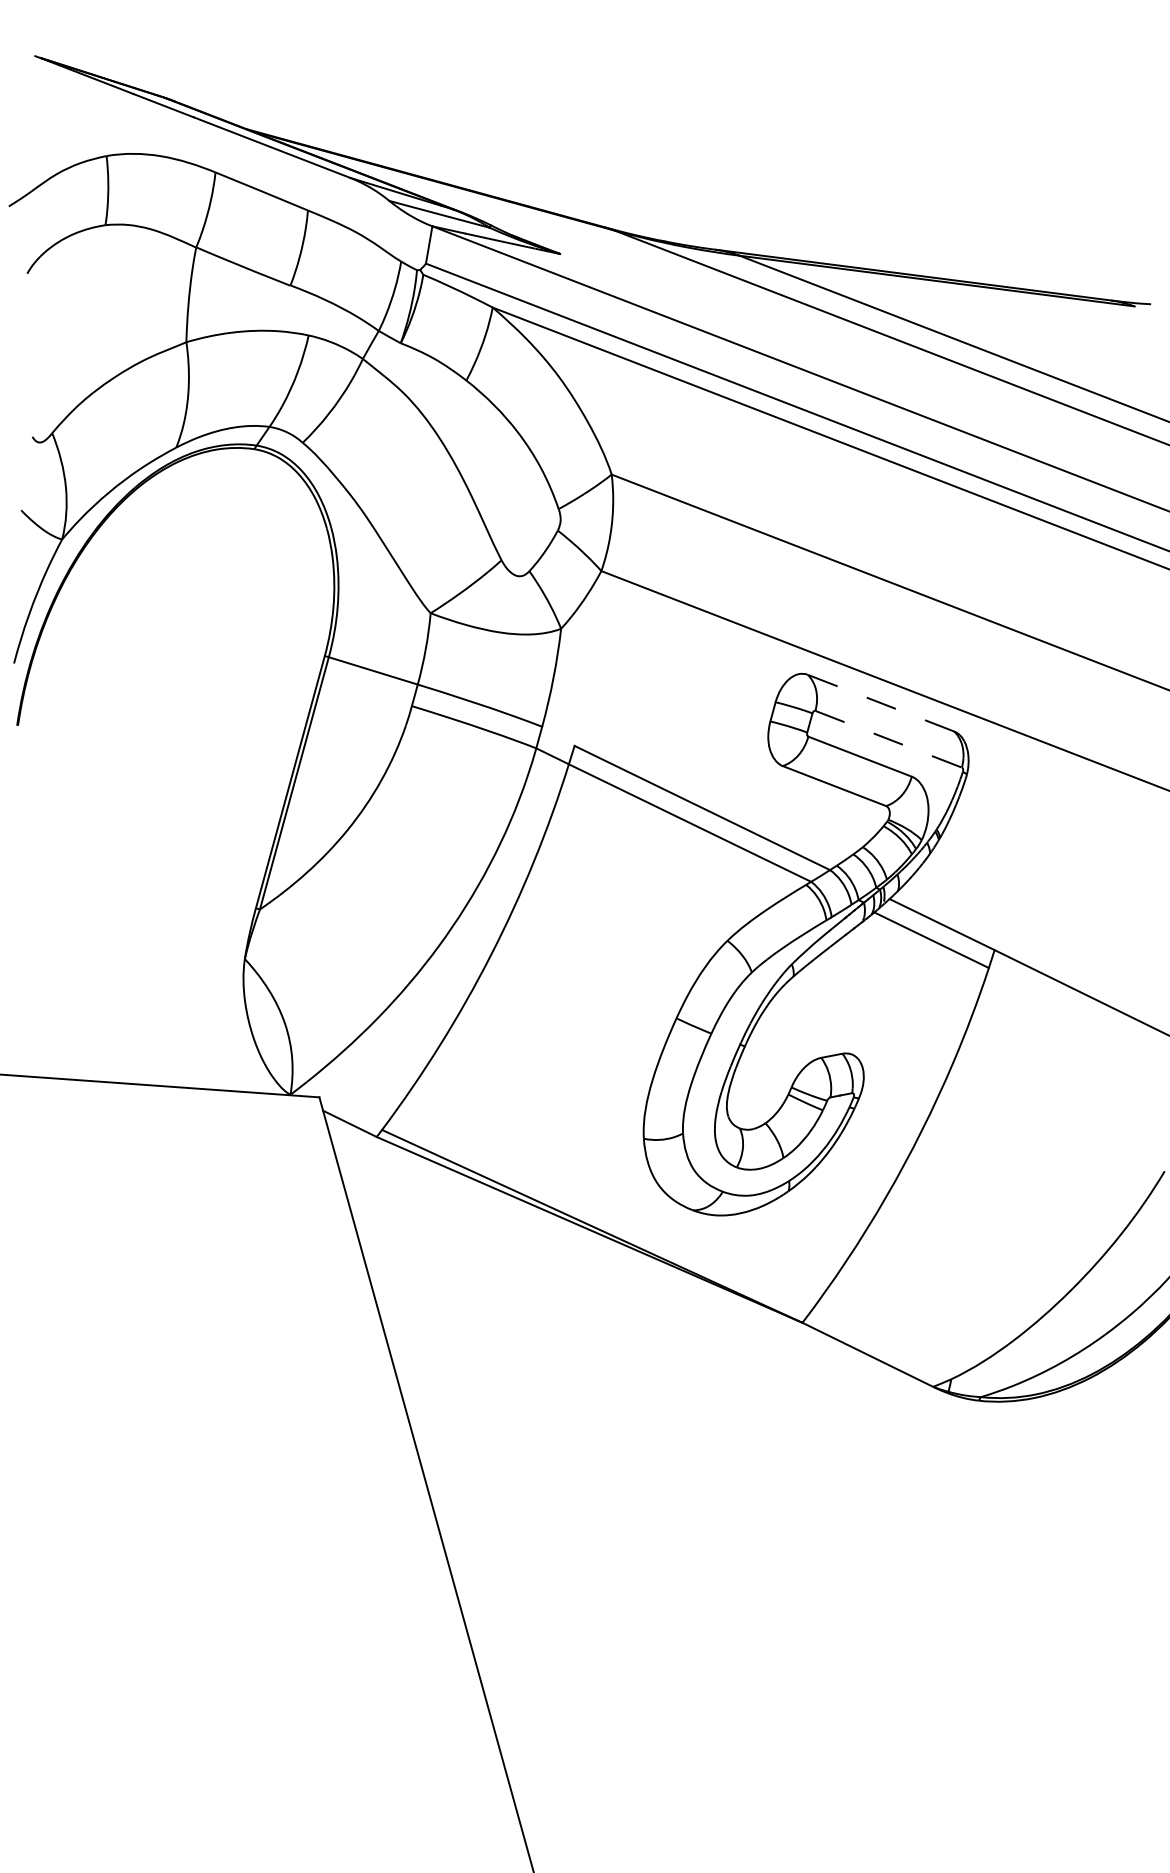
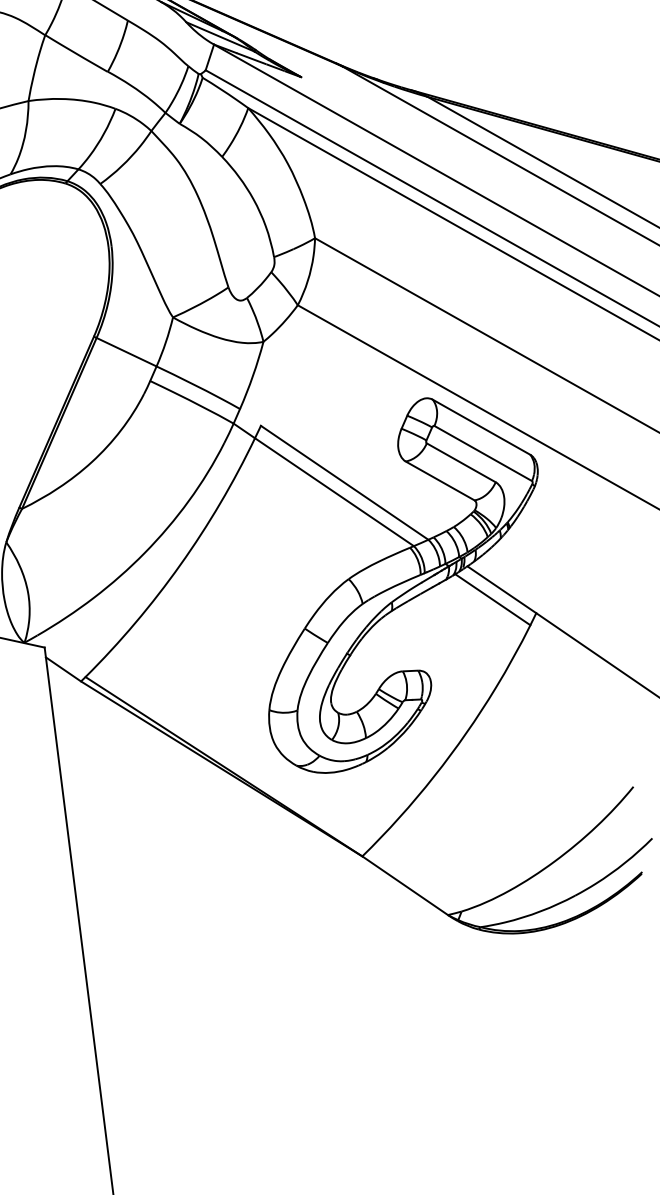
line: (880, 703) -> (481, 427), dashed -> solid
line: (888, 739) -> (483, 453), dashed -> solid

